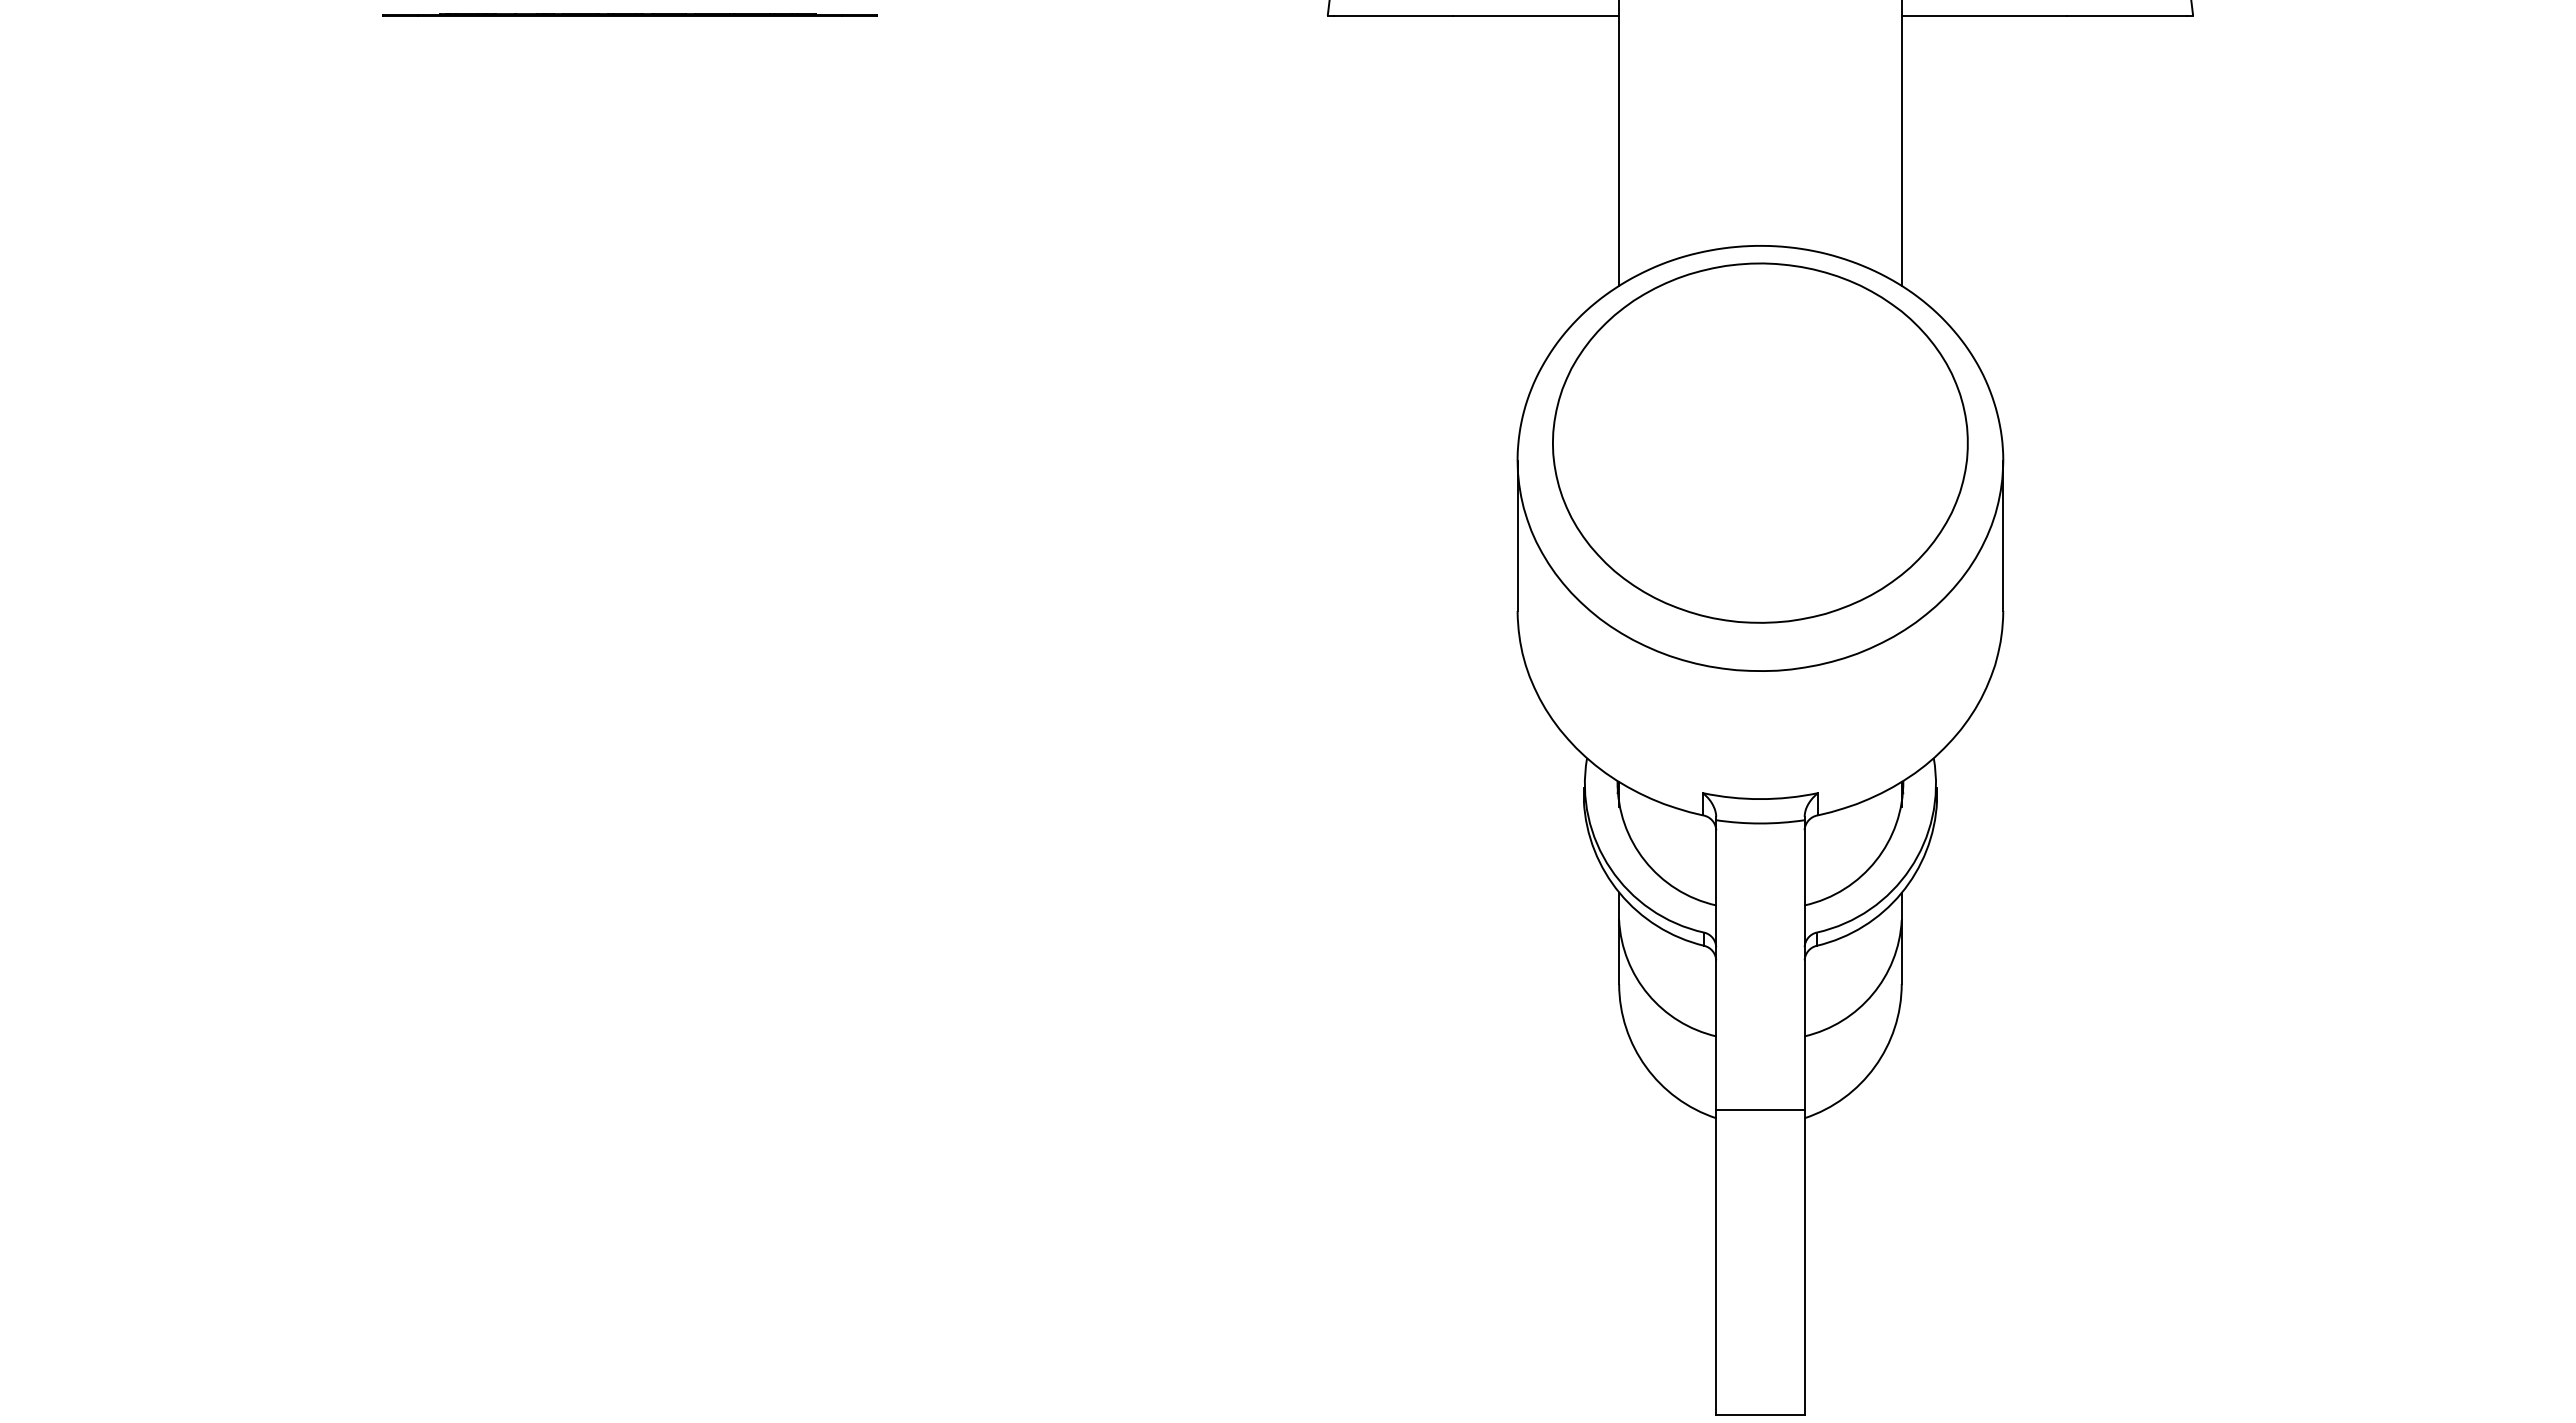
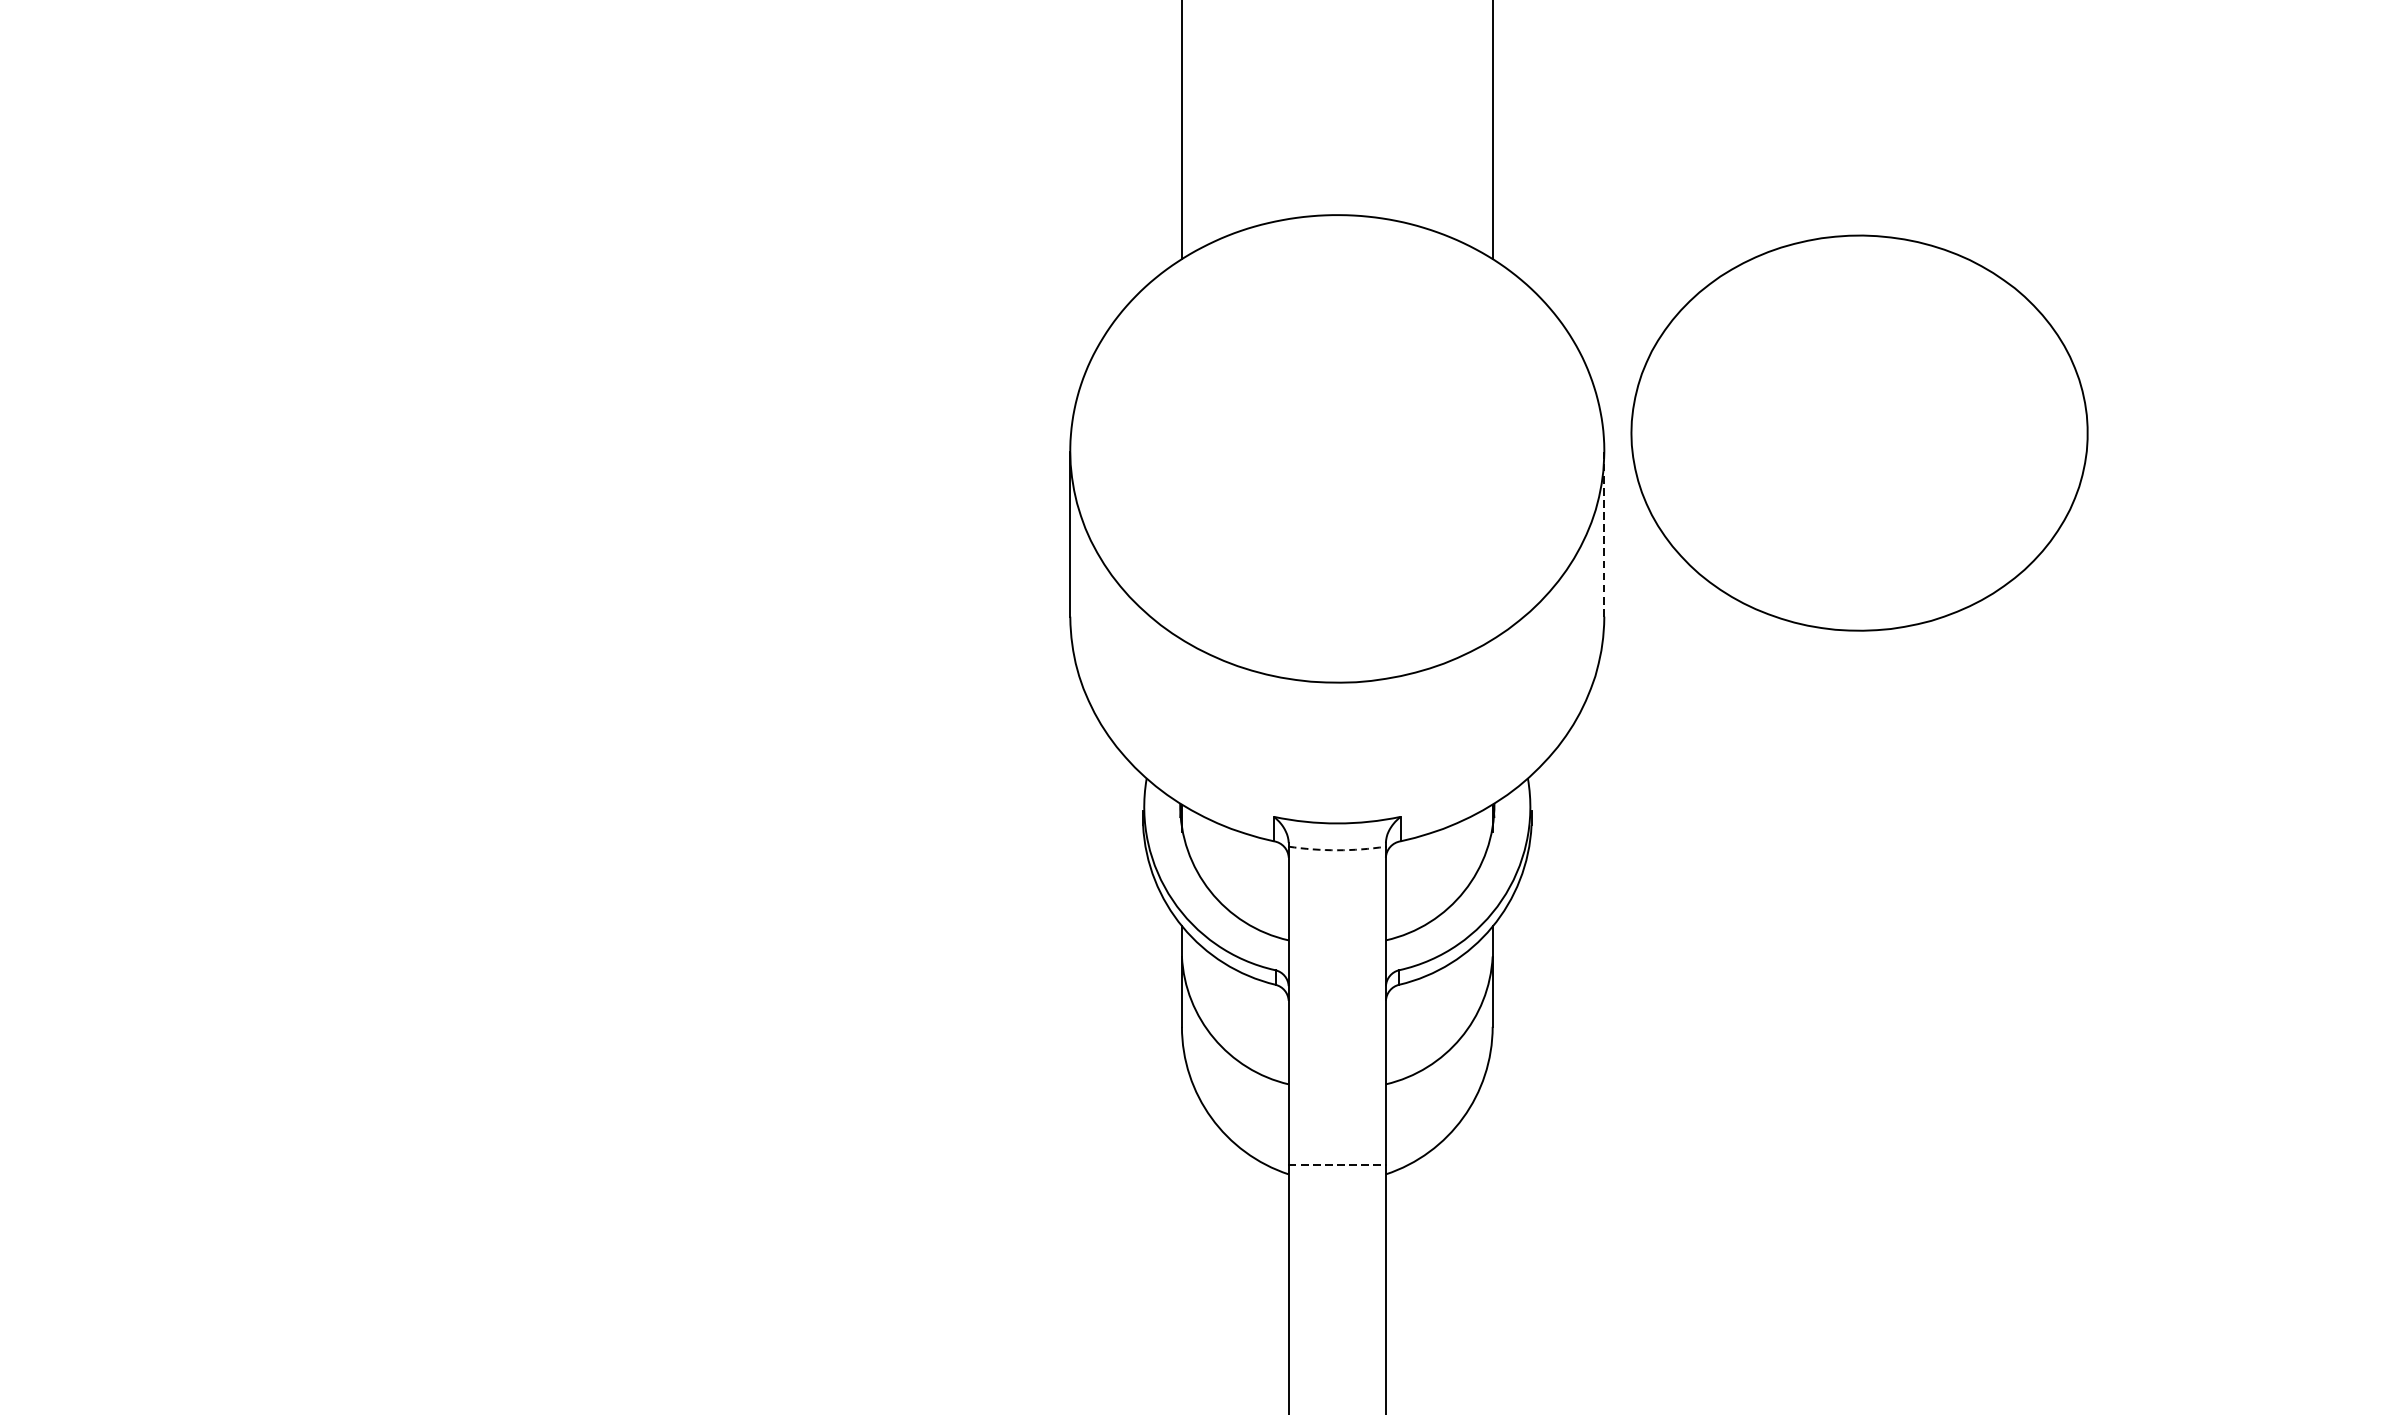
part: (1760, 442) -> (1859, 432), moved
line: (2003, 535) -> (1604, 533), solid -> dashed
arc: (1760, 823) -> (1337, 850), solid -> dashed
line: (1760, 1110) -> (1337, 1165), solid -> dashed

